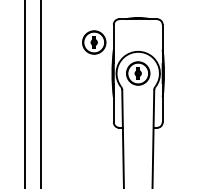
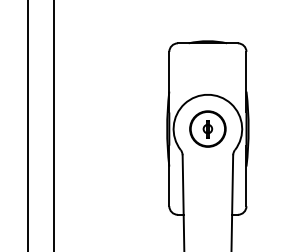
part: (94, 42) -> (138, 80), removed

